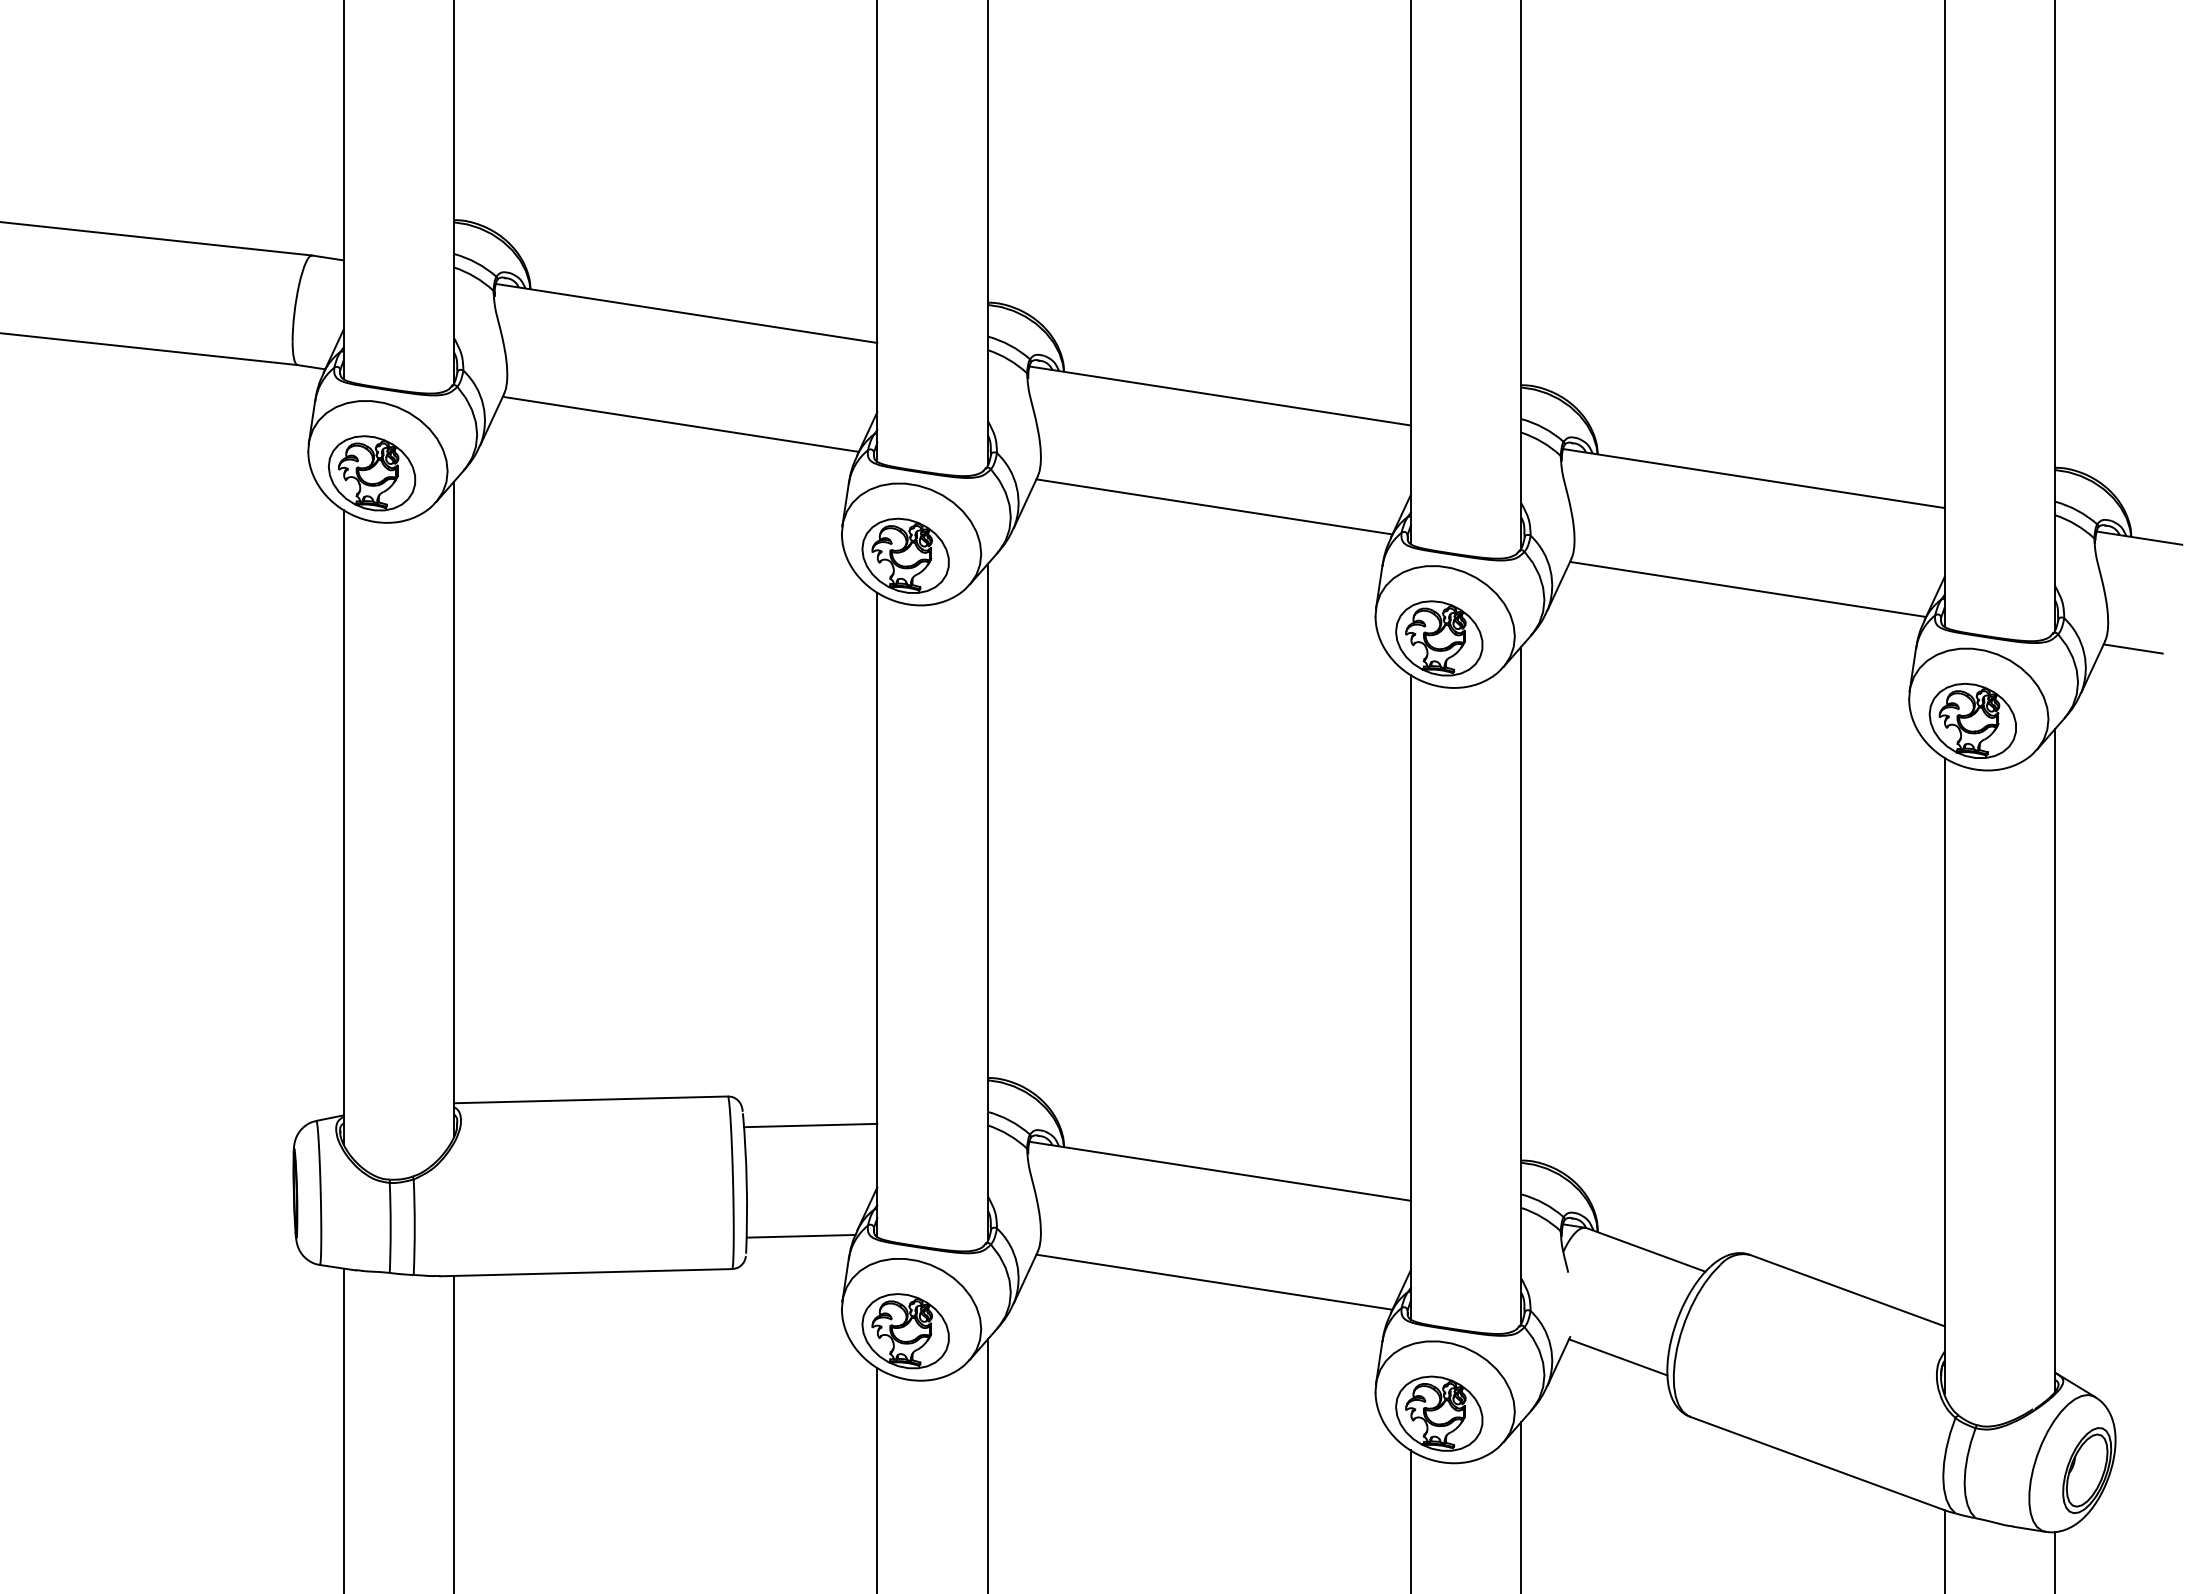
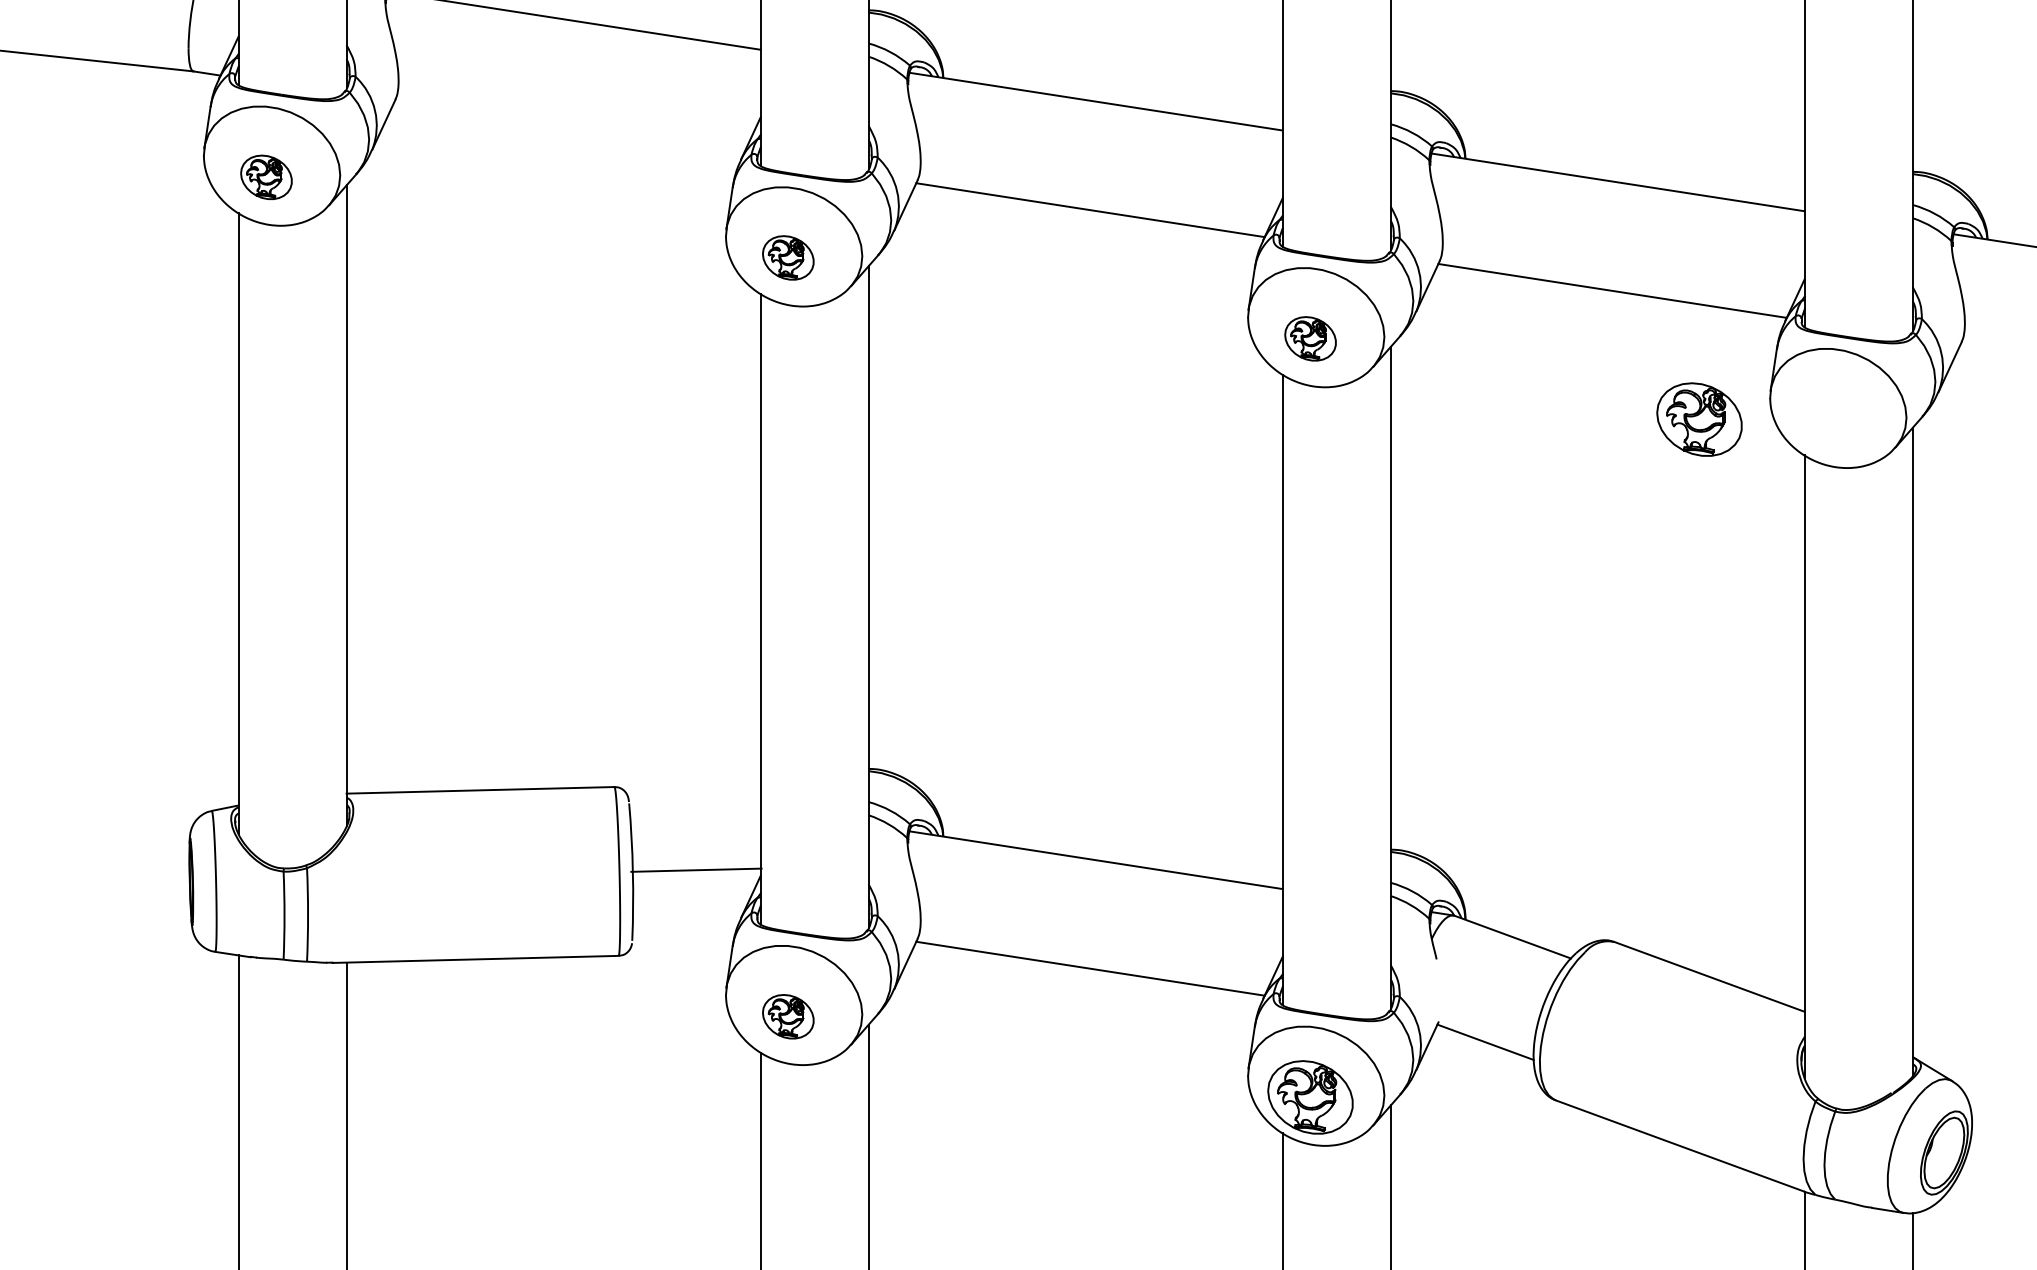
line: (680, 423) -> (568, 128), removed
part: (372, 473) -> (266, 177), size x0.6
part: (905, 555) -> (788, 257), size x0.6
part: (1439, 638) -> (1310, 338), size x0.6
line: (2132, 648) -> (1988, 348), removed
part: (1972, 720) -> (1699, 419), moved
line: (810, 1125) -> (696, 870), moved
line: (800, 1235) -> (685, 923), removed
part: (905, 1331) -> (788, 1016), size x0.6

